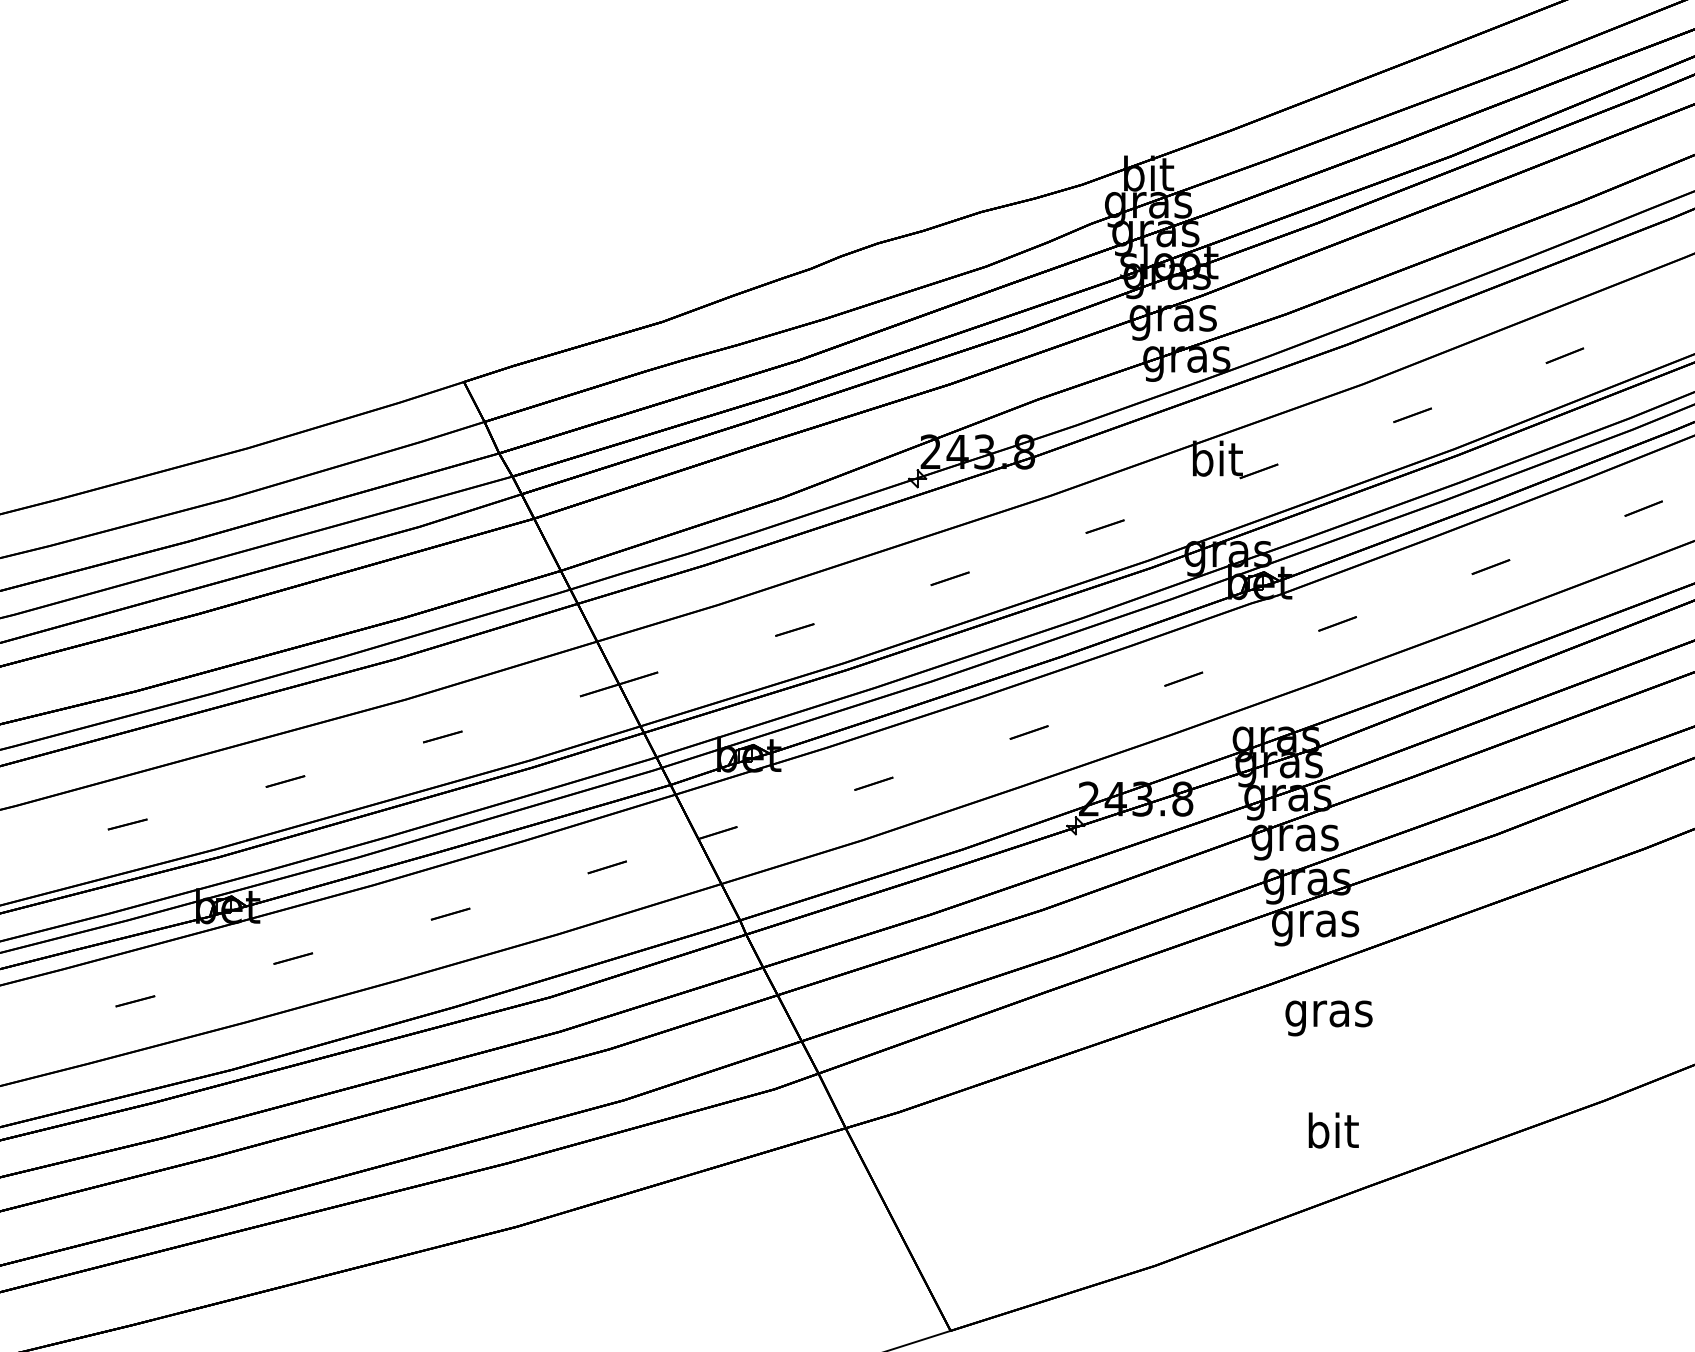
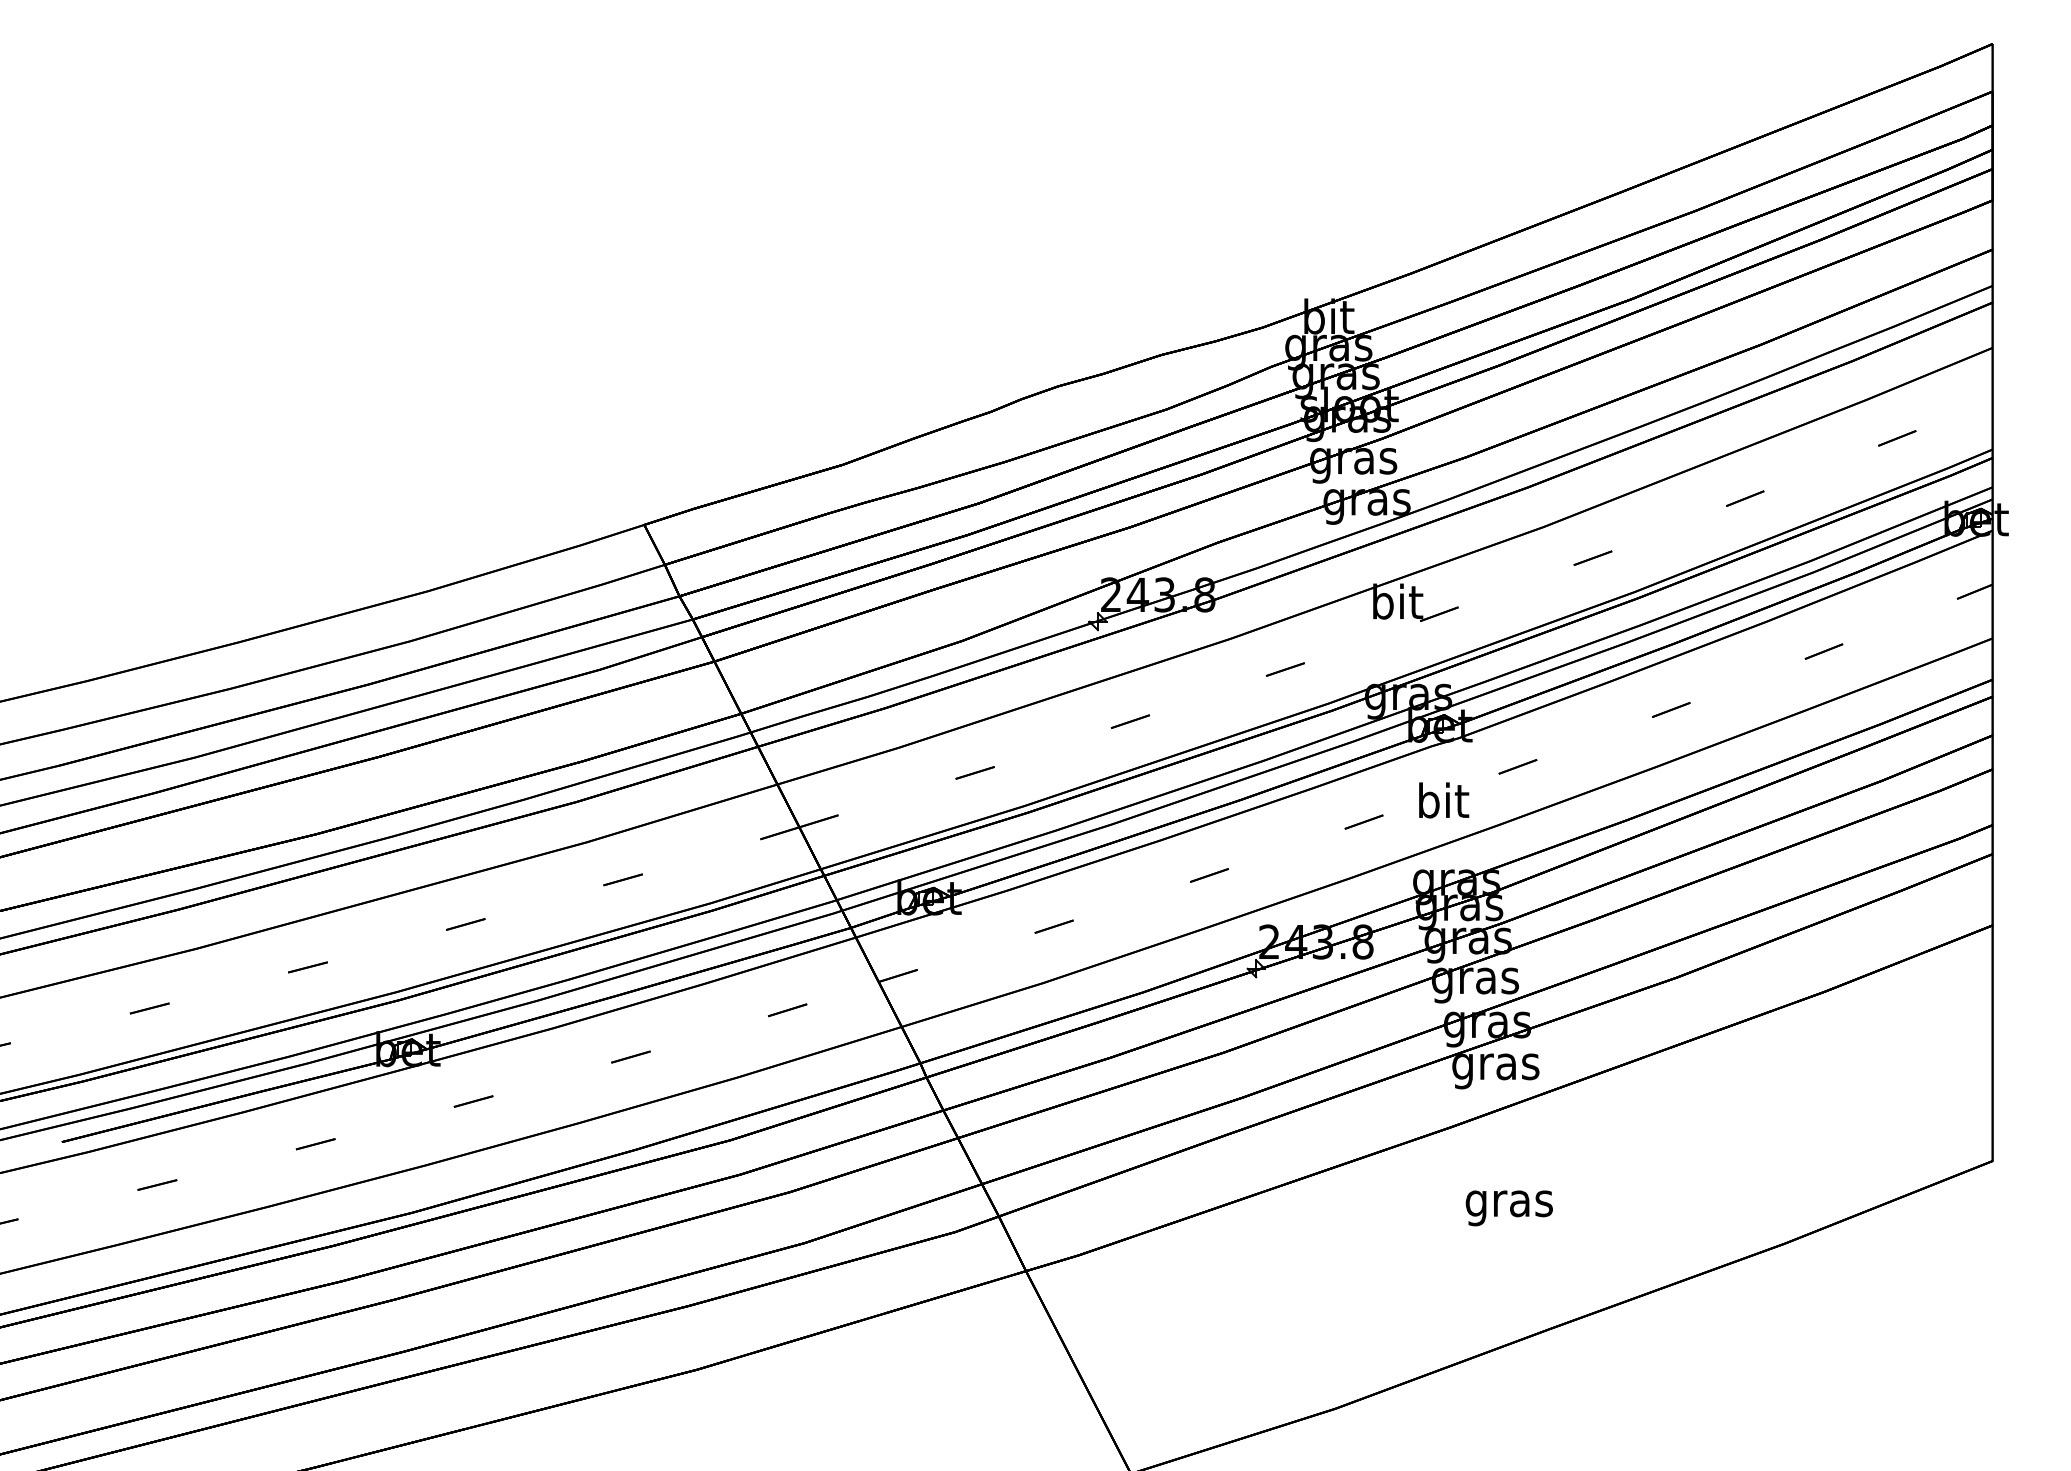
text: (1328, 1018) -> (1508, 1208), moved
text: (1334, 1130) -> (1444, 800), moved

